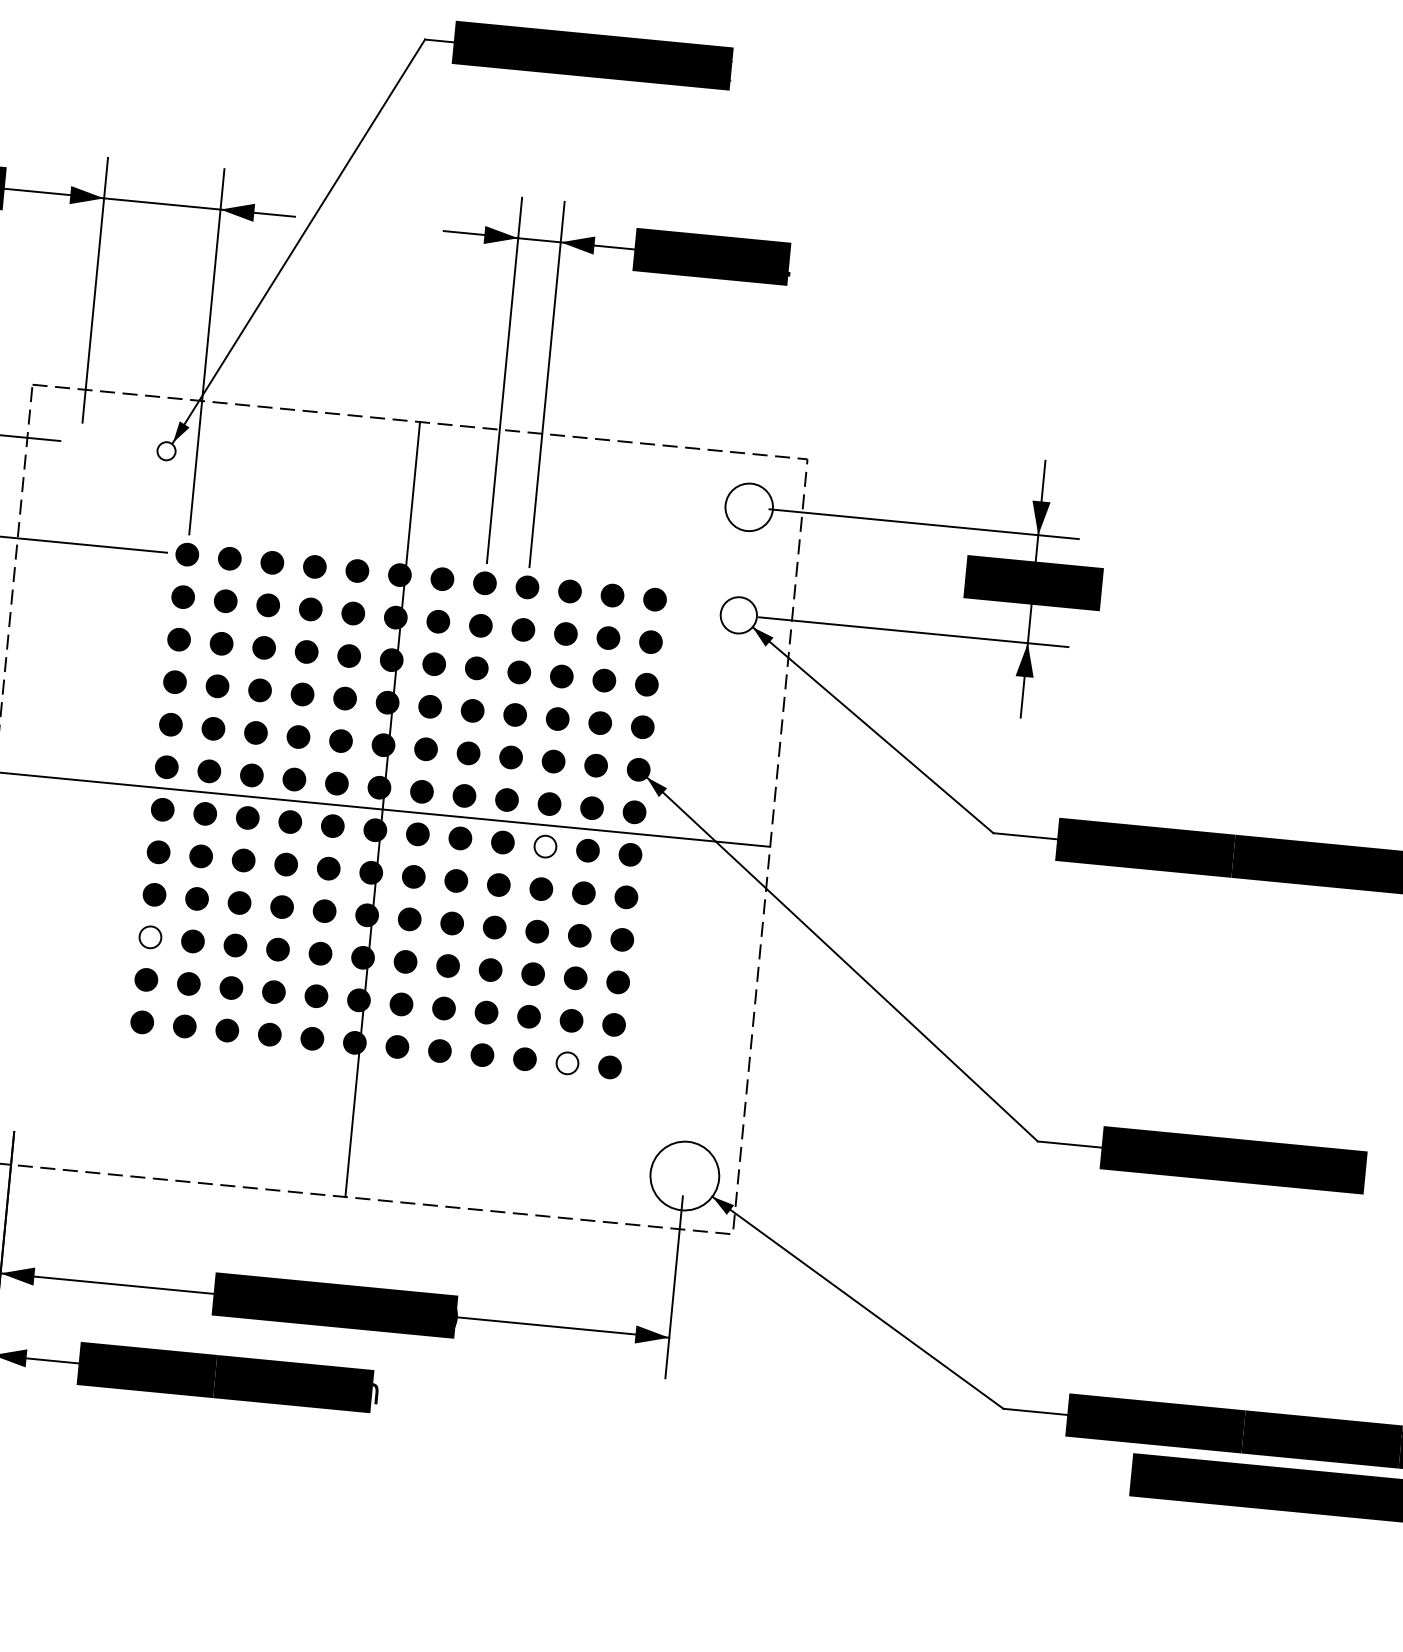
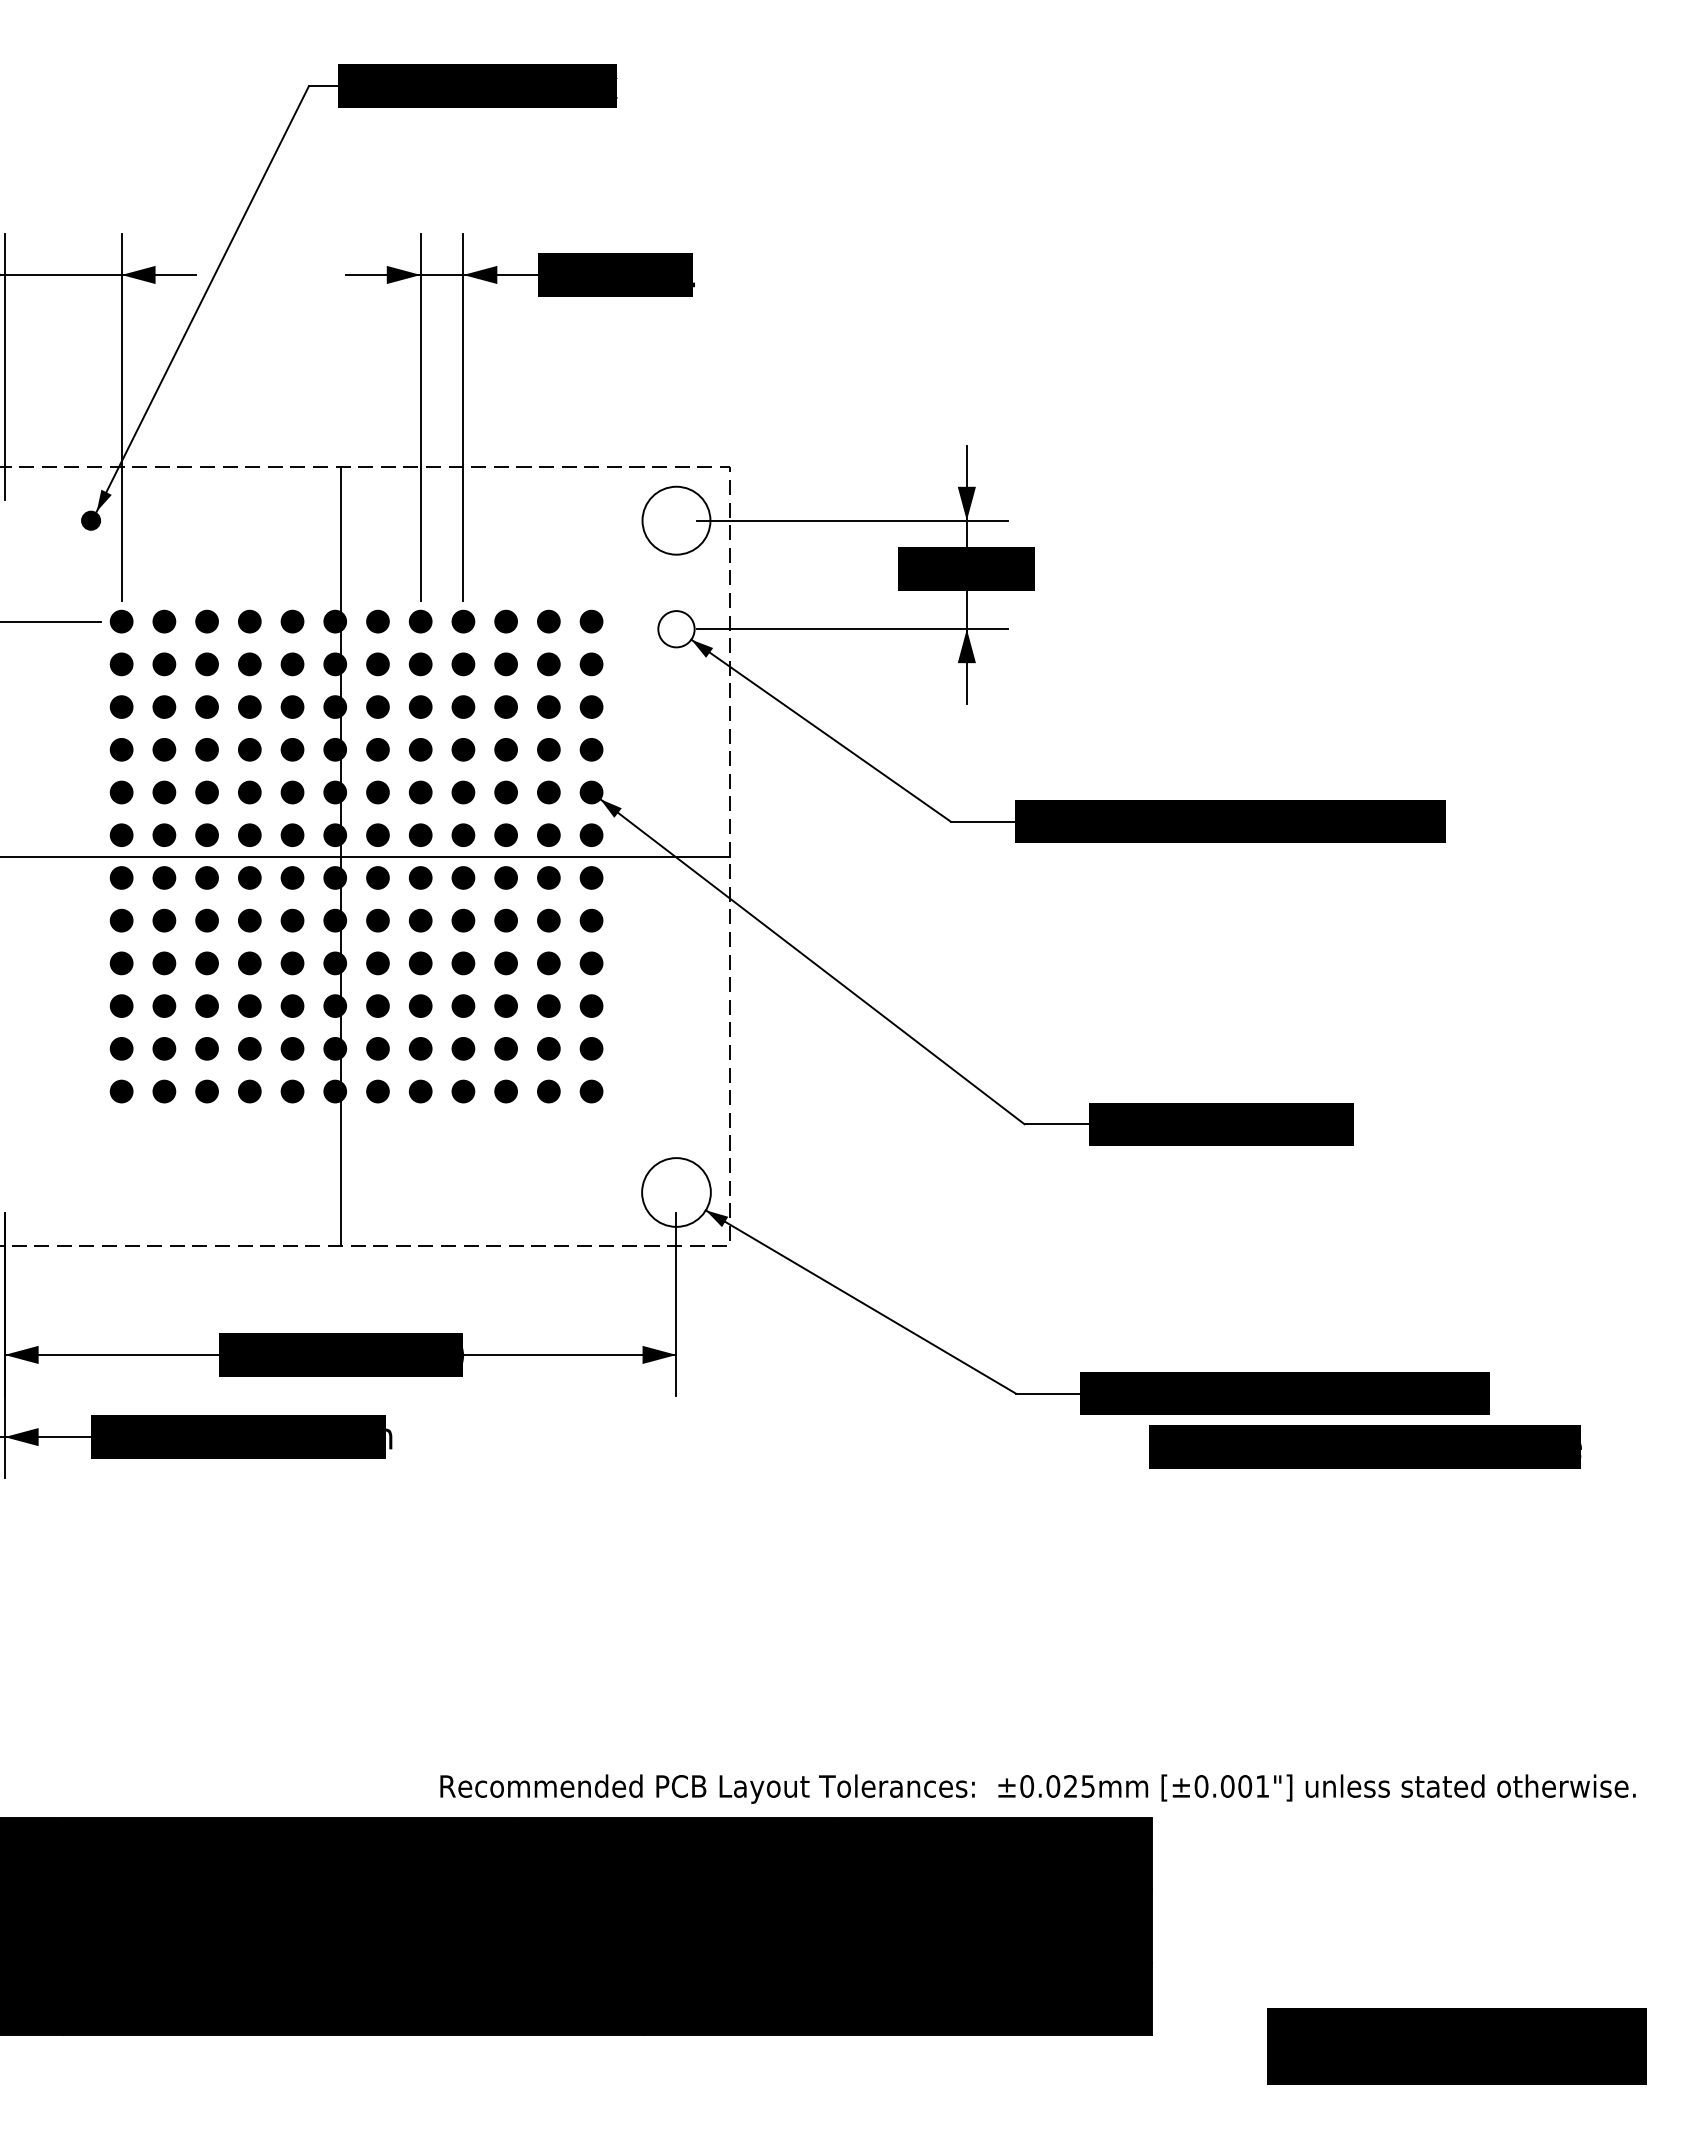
fill: (166, 451) -> (91, 520), added
circle: (749, 507) -> (676, 520), size x1.43
fill: (545, 846) -> (506, 877), added
fill: (150, 937) -> (121, 1006), added
fill: (567, 1063) -> (548, 1091), added

